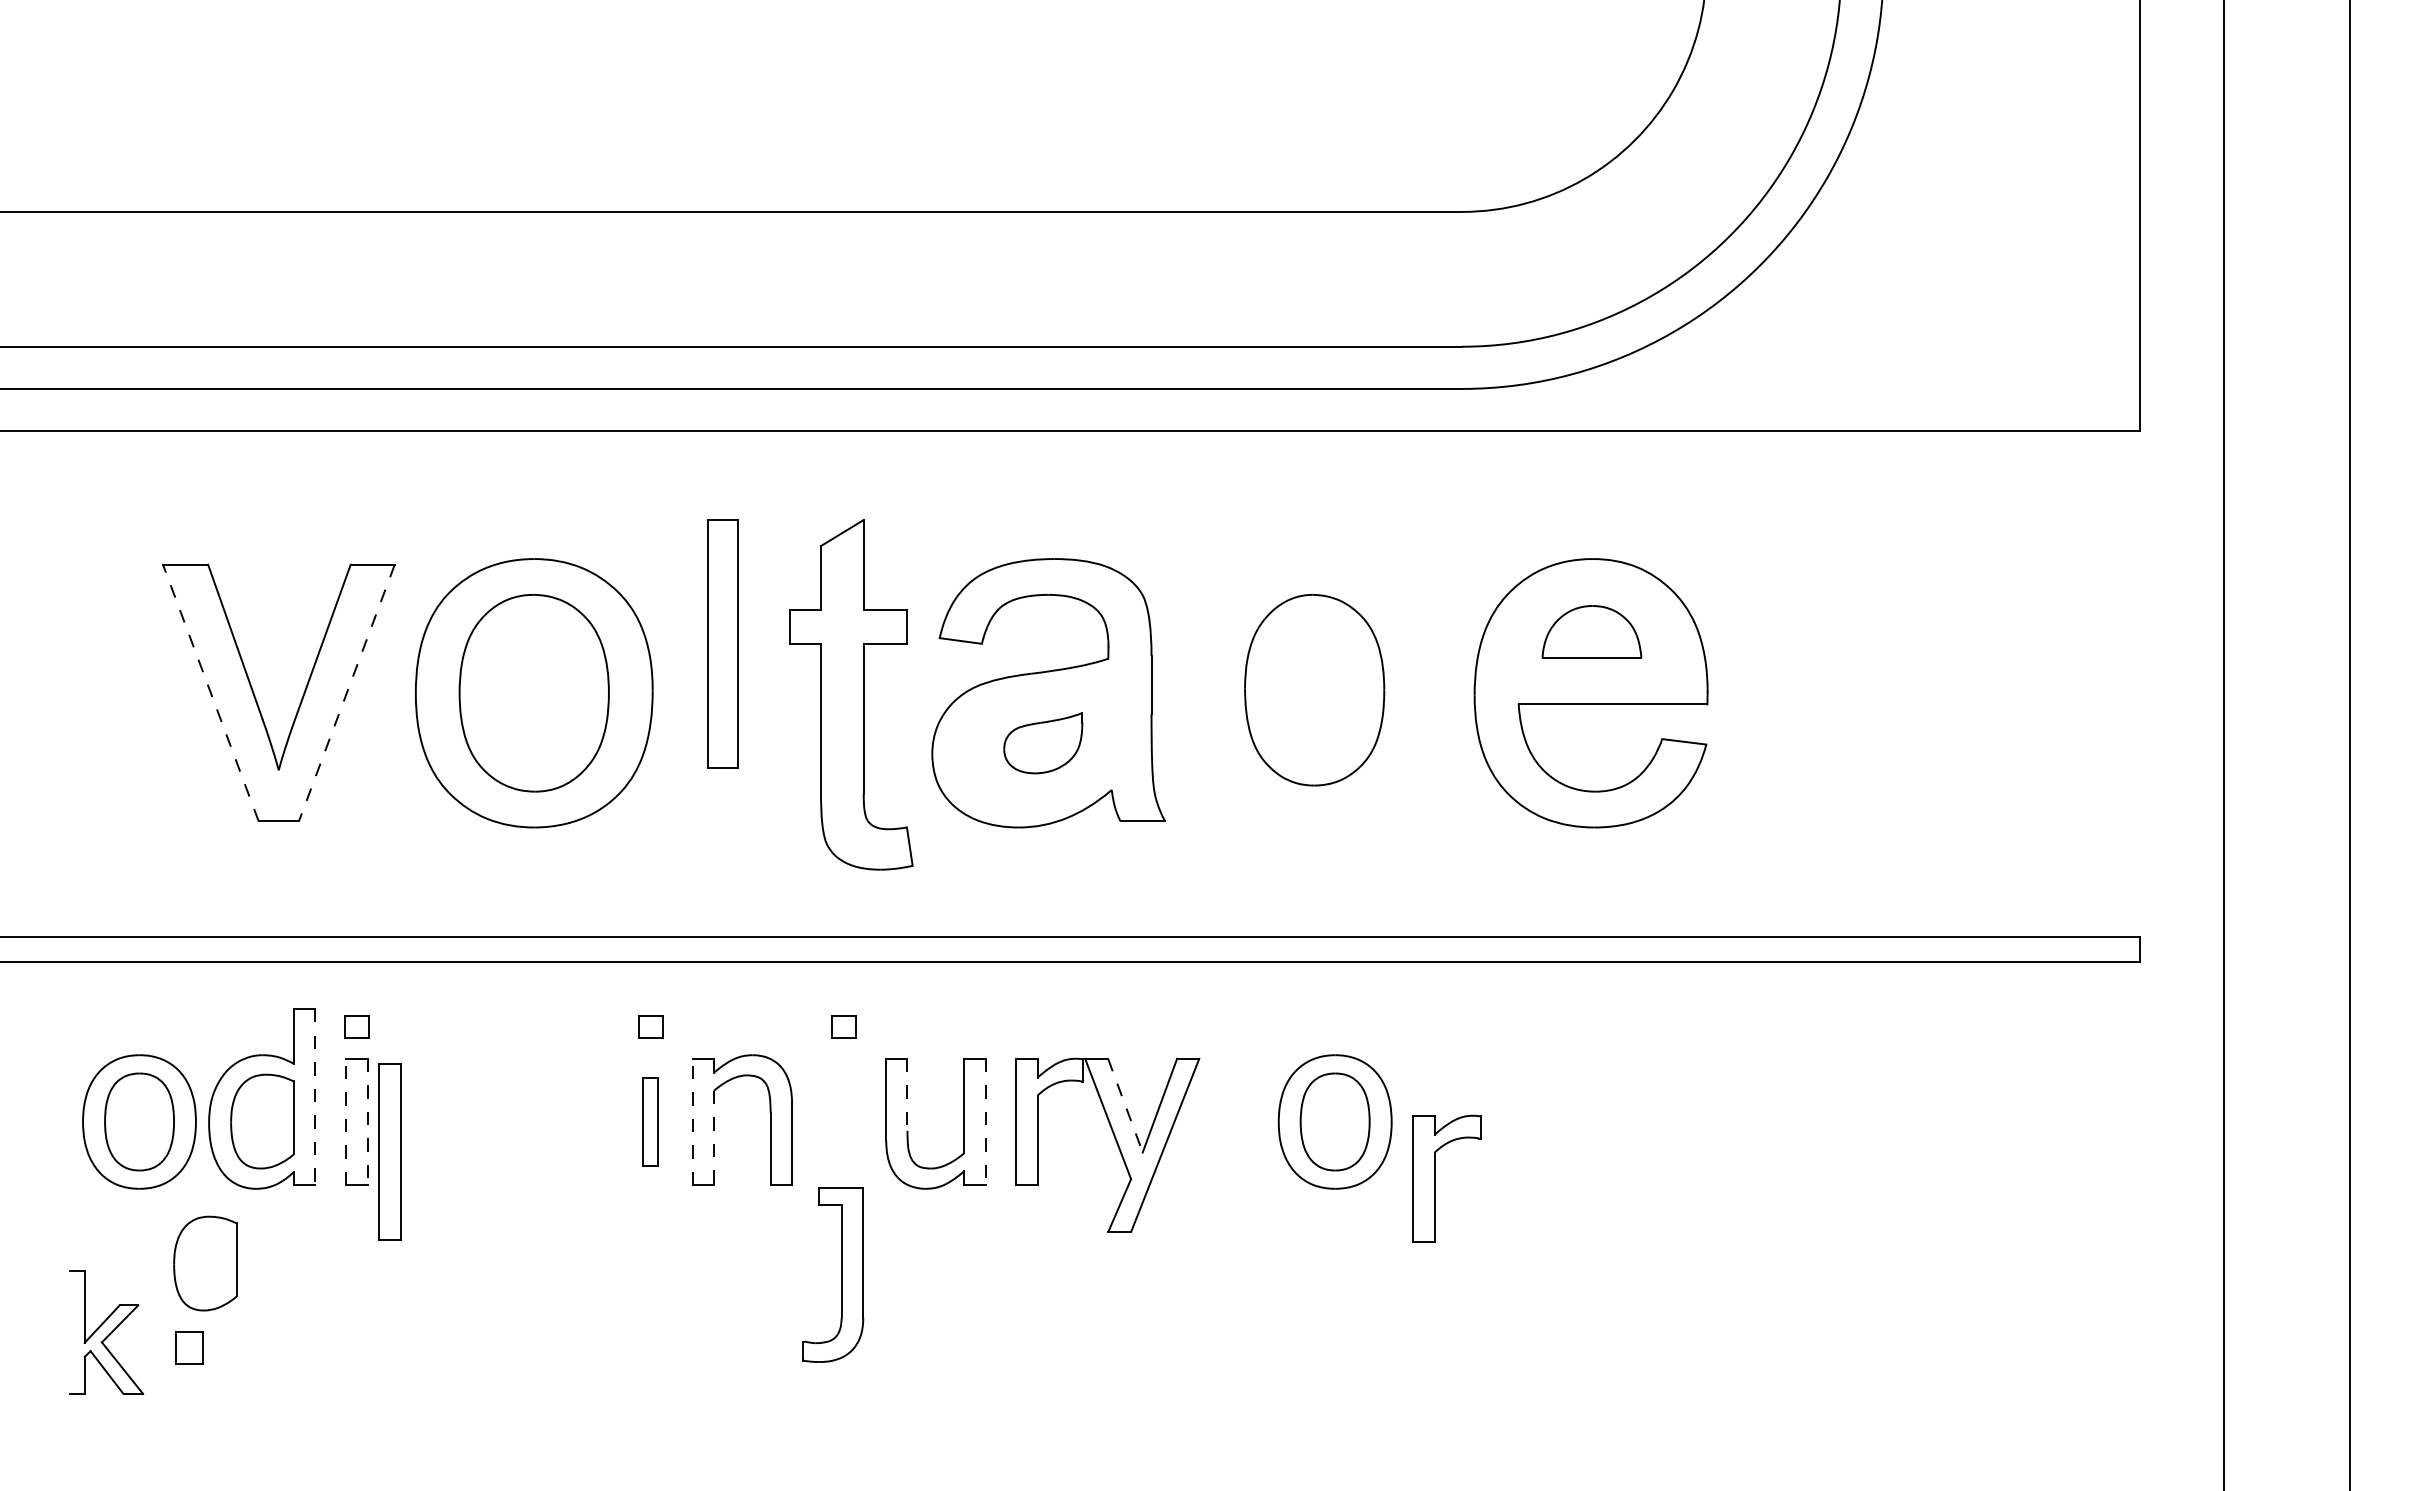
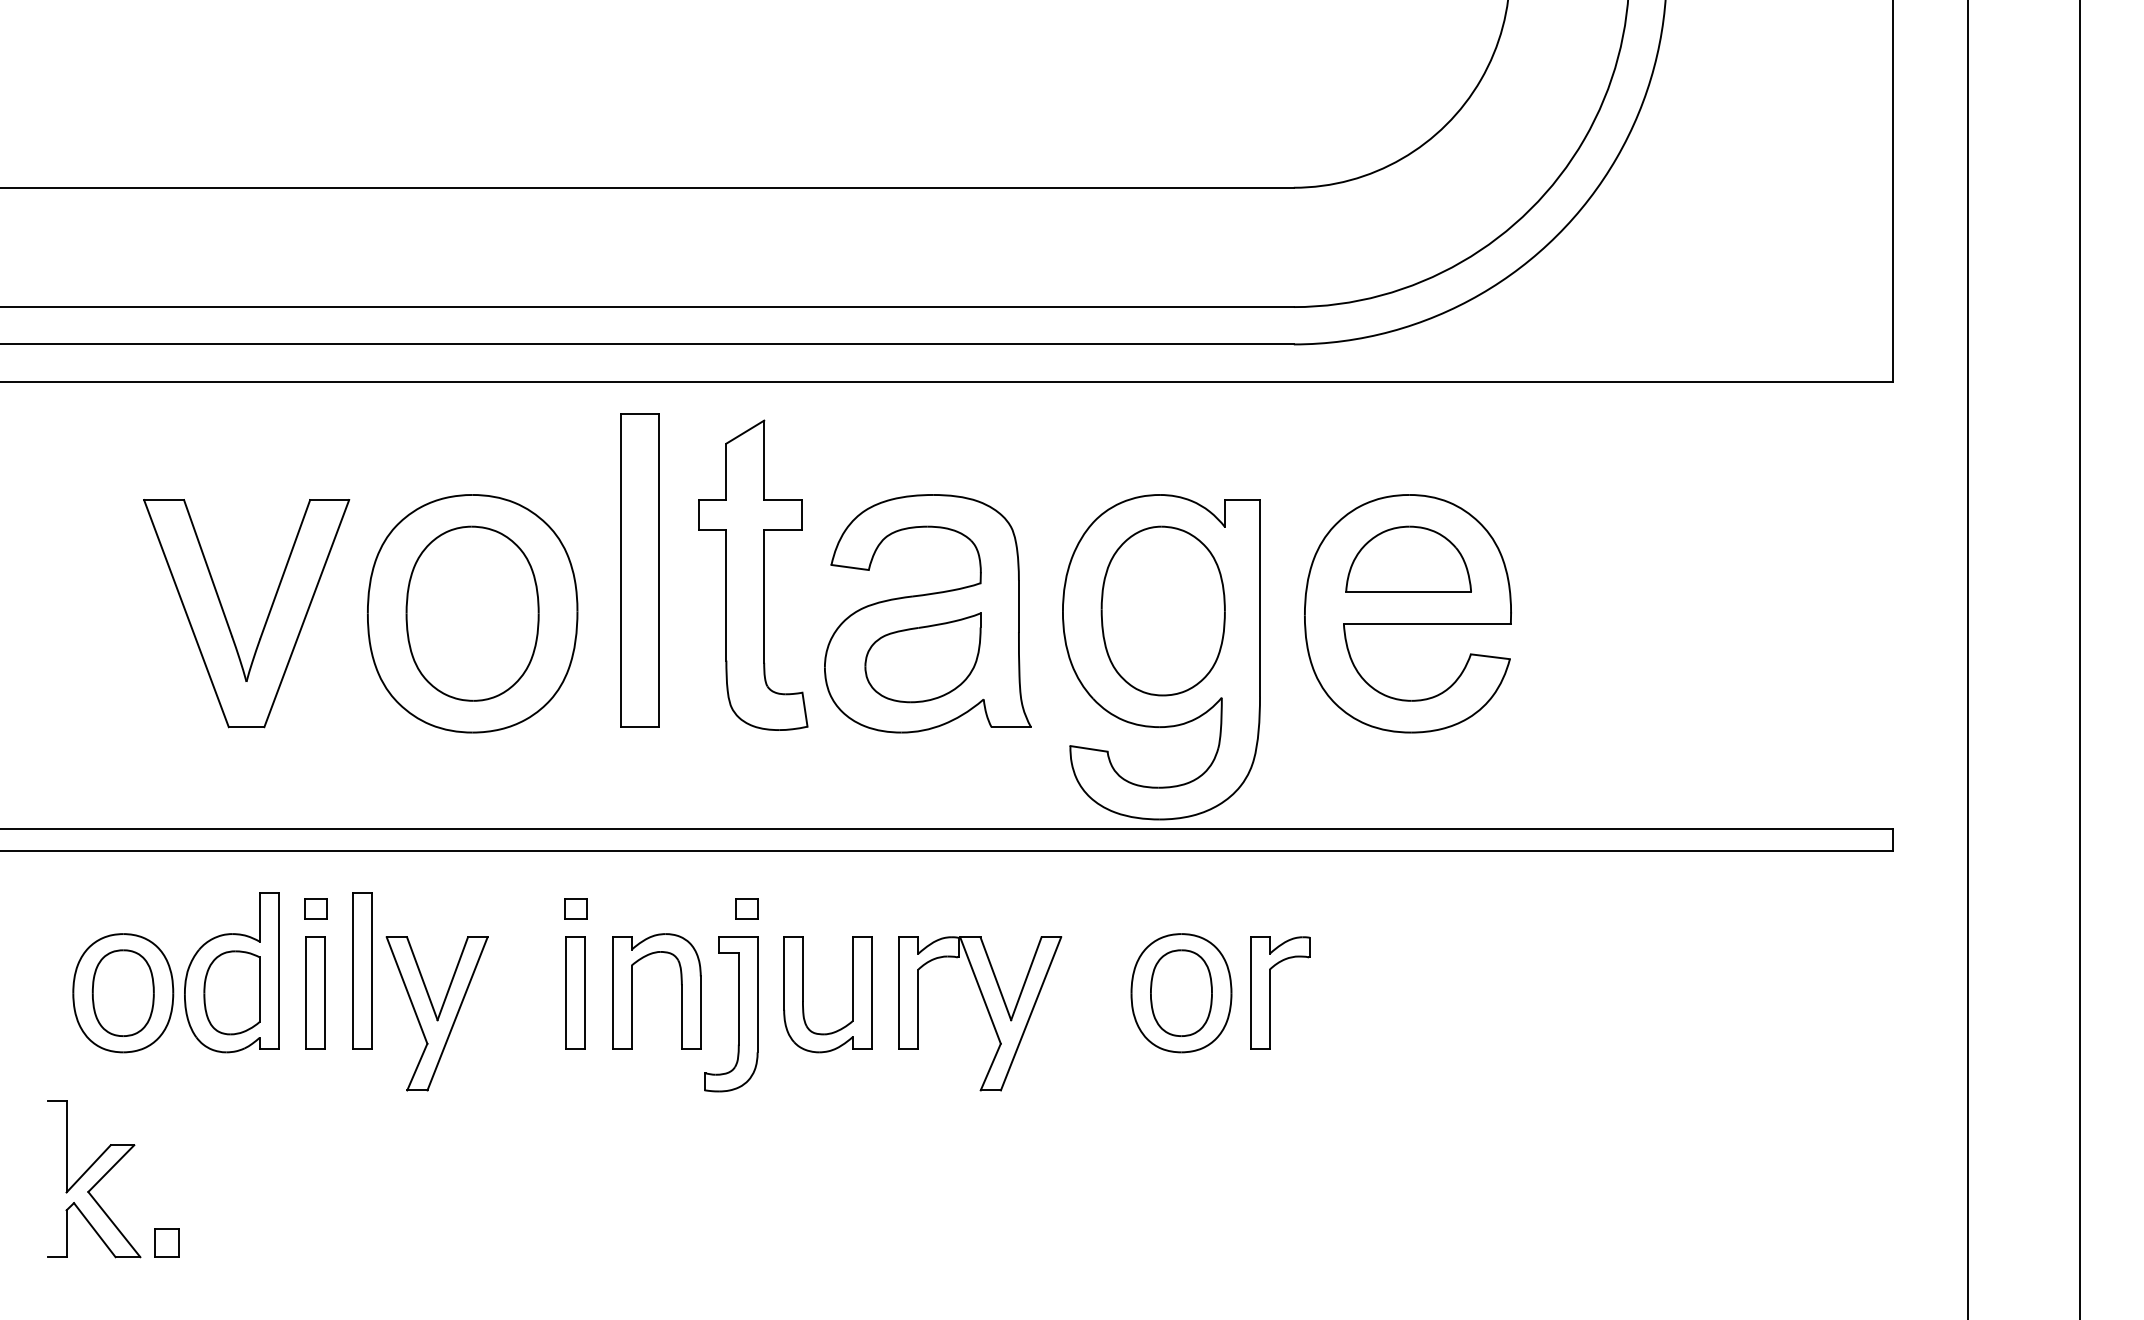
part: (1591, 631) -> (1408, 559), size x1.43
part: (722, 643) -> (639, 569), size x1.43
line: (210, 693) -> (186, 613), dashed -> solid
line: (346, 693) -> (306, 613), dashed -> solid
part: (851, 694) -> (753, 575), moved
part: (1312, 742) -> (1161, 657), added
part: (1043, 743) -> (923, 658), size x1.67
line: (907, 1095) -> (802, 969), dashed -> solid
line: (315, 1097) -> (279, 971), dashed -> solid
line: (1125, 1105) -> (995, 978), dashed -> solid
line: (346, 1121) -> (306, 992), dashed -> solid
part: (650, 1121) -> (575, 992), size x1.43
line: (692, 1121) -> (612, 992), dashed -> solid
line: (367, 1122) -> (325, 993), dashed -> solid
line: (985, 1122) -> (871, 993), dashed -> solid
line: (714, 1138) -> (632, 1007), dashed -> solid
part: (494, 1144) -> (437, 1013), added
part: (389, 1151) -> (362, 970), moved
part: (1435, 1178) -> (1270, 992), moved
part: (205, 1263) -> (181, 1118), removed
part: (841, 1274) -> (738, 1014), moved
part: (106, 1332) -> (94, 1179), size x1.43
part: (189, 1347) -> (167, 1242), moved

